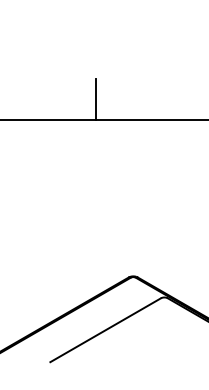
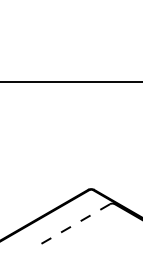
line: (95, 98) -> (65, 67), removed
line: (105, 330) -> (72, 226), solid -> dashed

